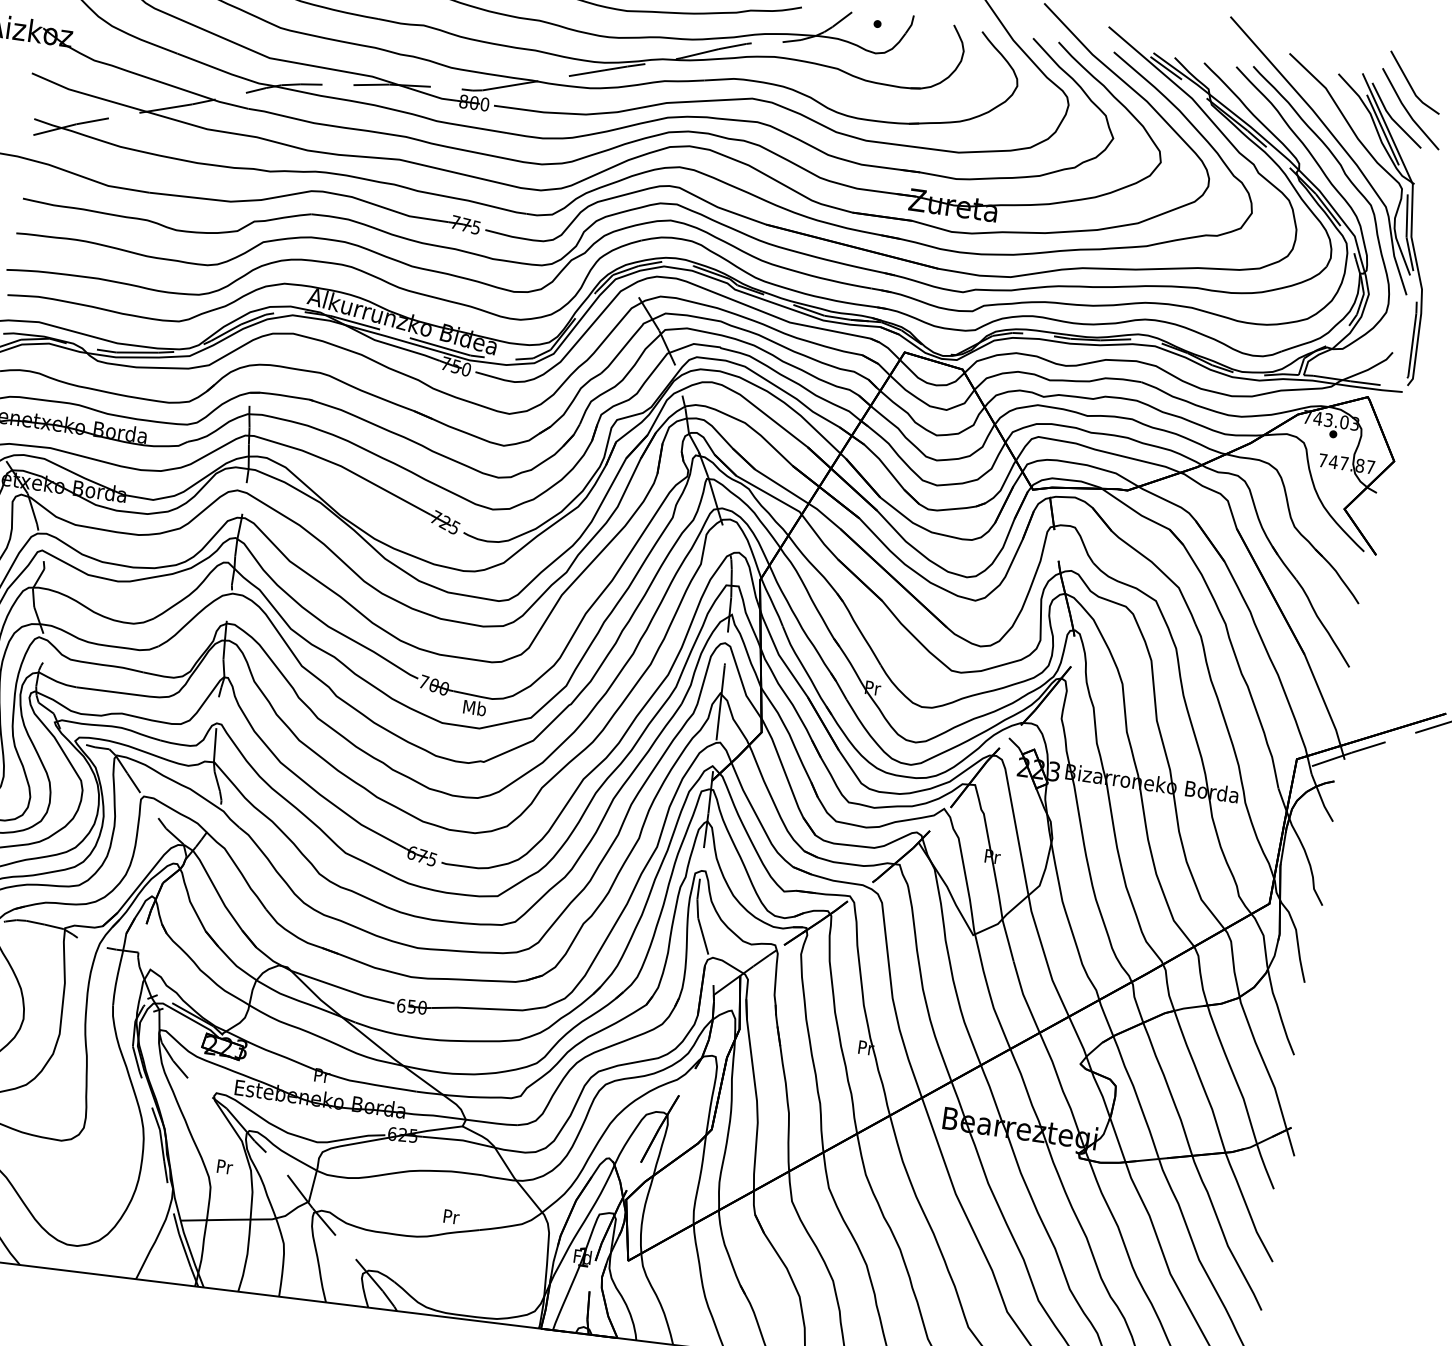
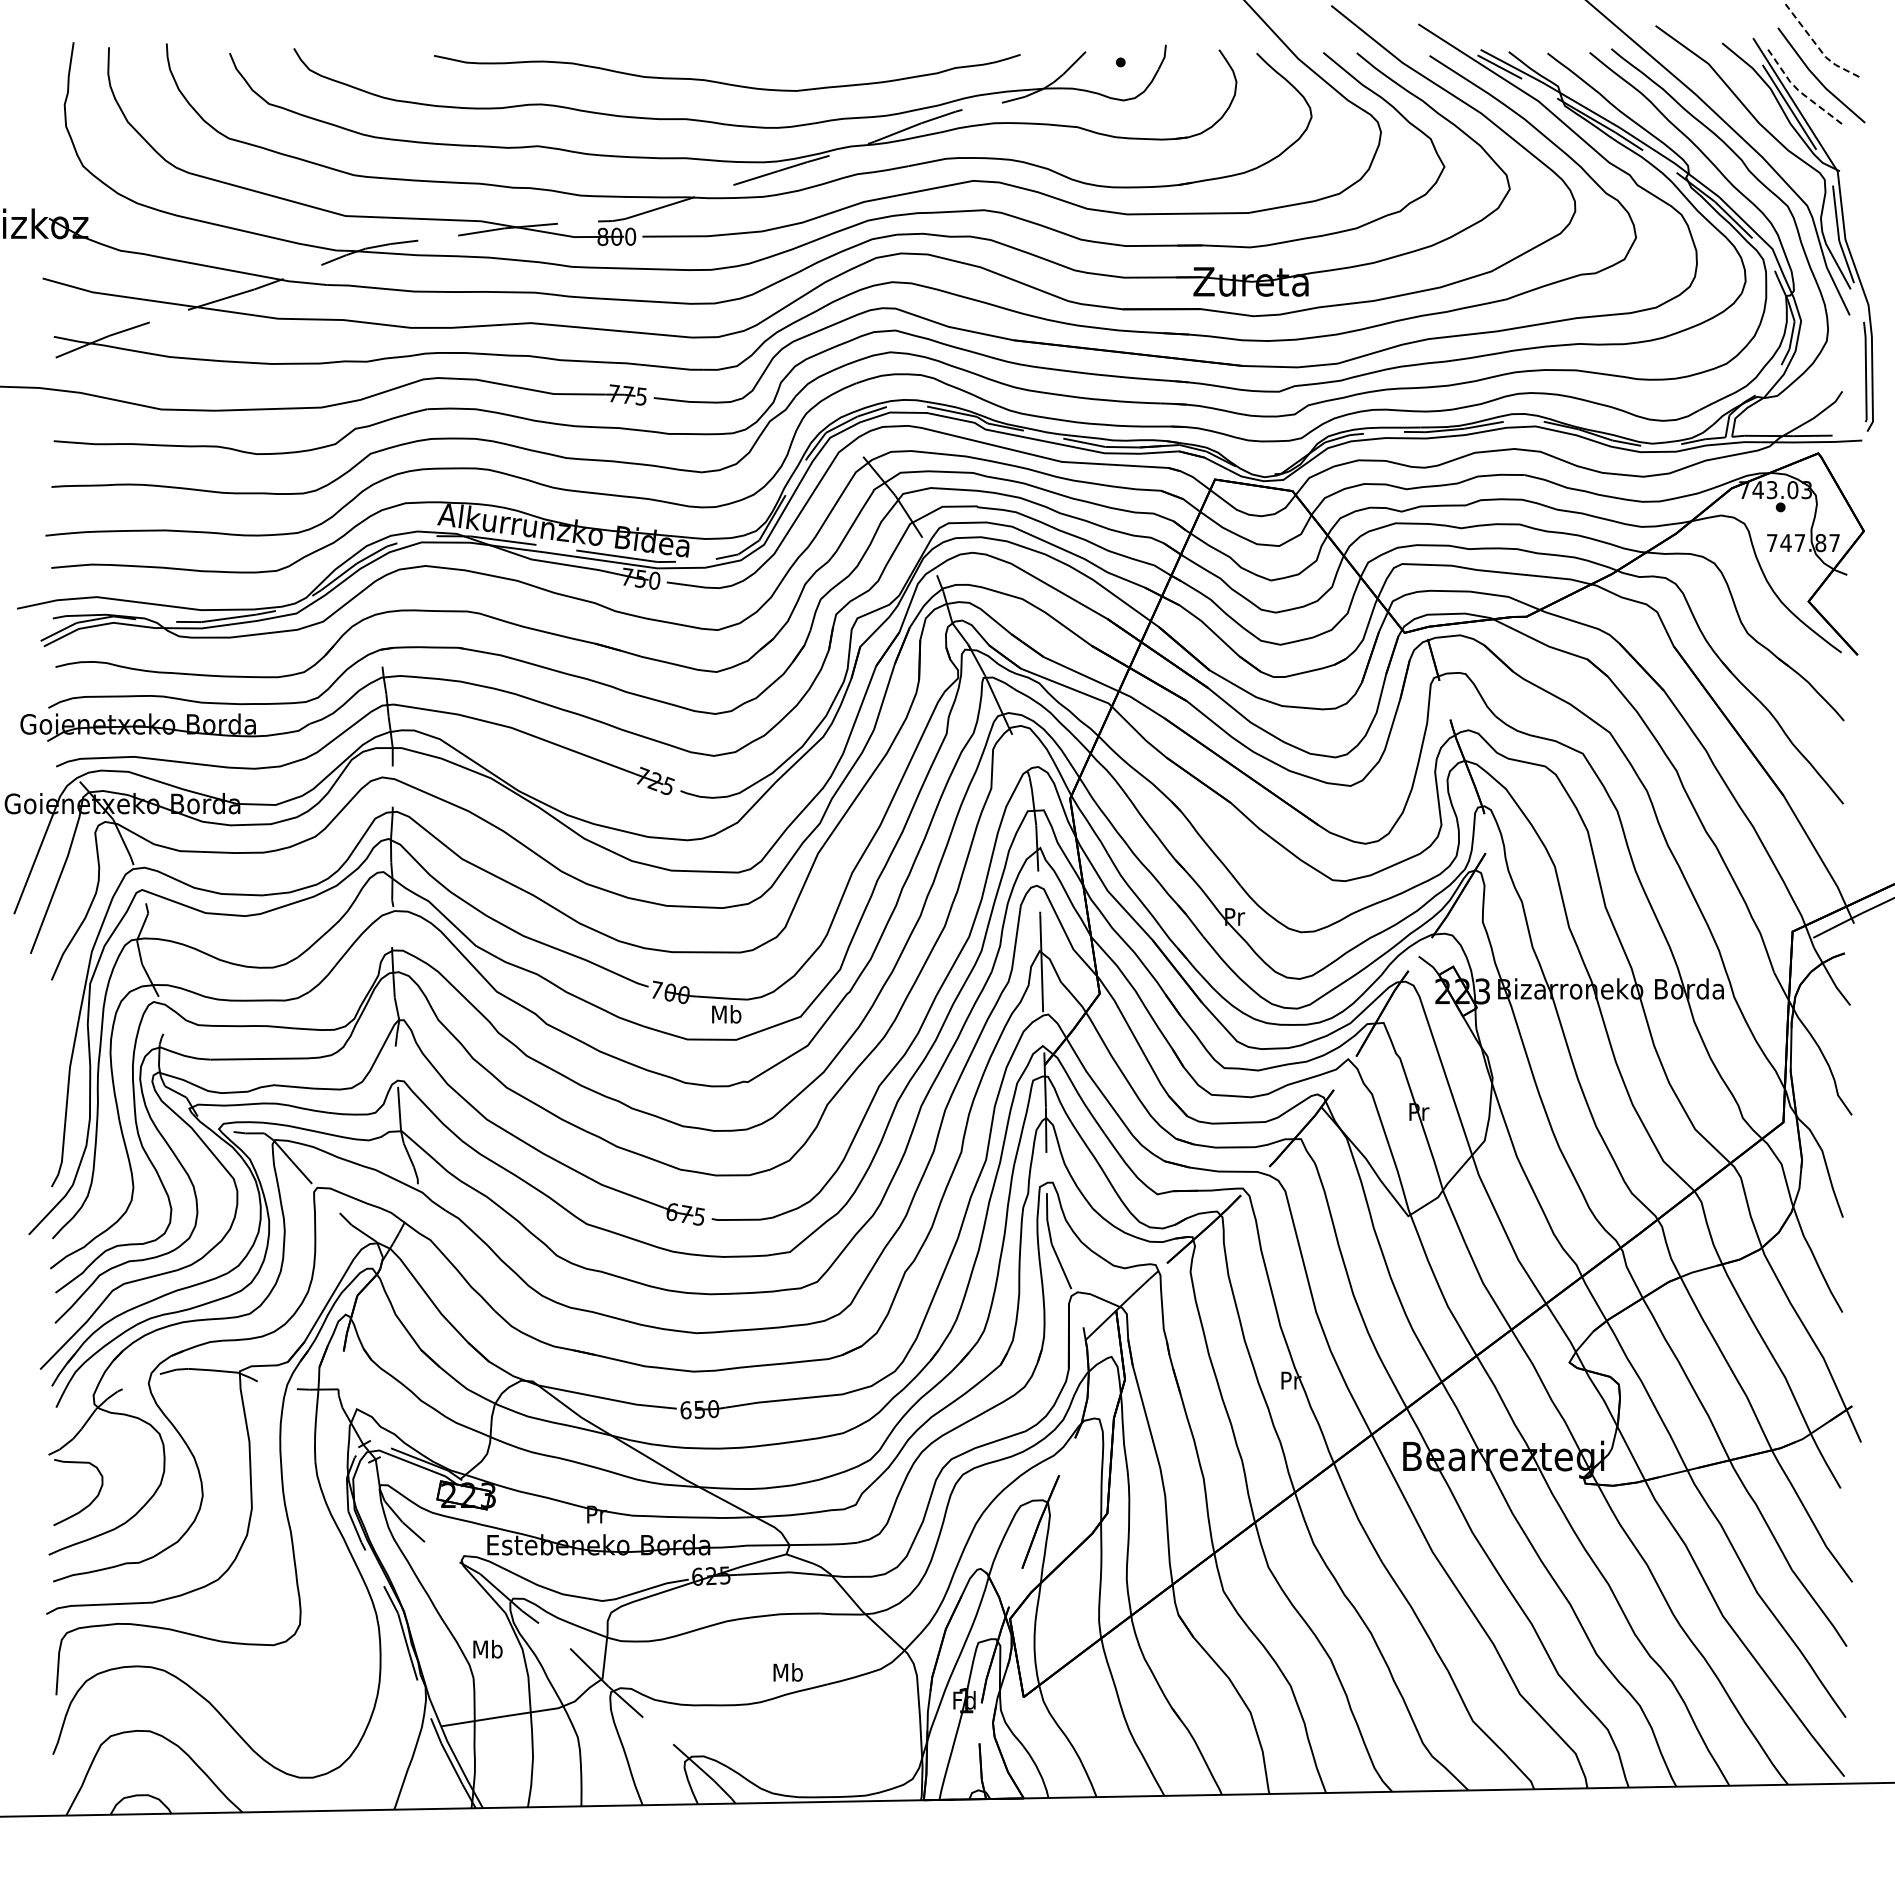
line: (1410, 86) -> (1817, 46), solid -> dashed
line: (1391, 118) -> (1798, 90), solid -> dashed
text: (224, 1166) -> (487, 1648), Pr -> Mb
text: (450, 1216) -> (787, 1672), Pr -> Mb

